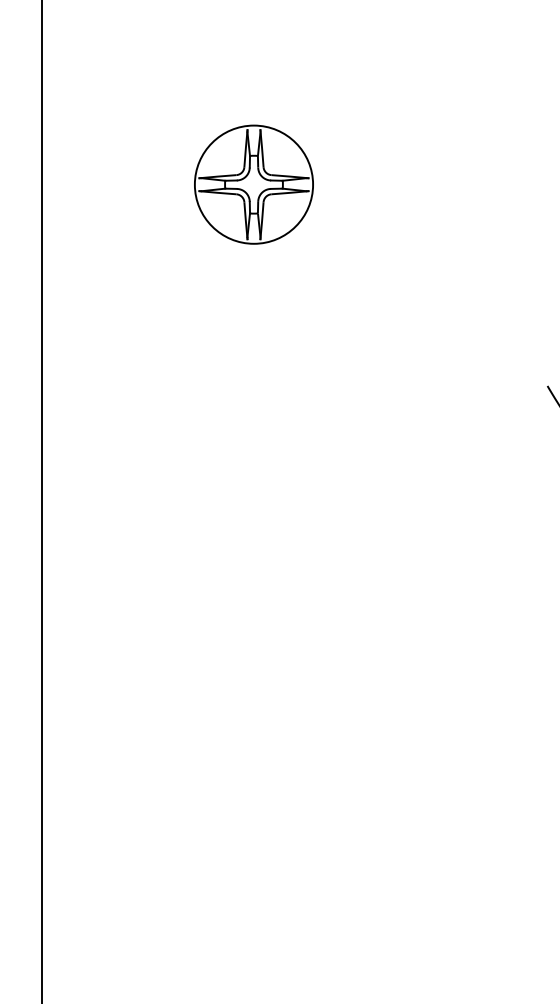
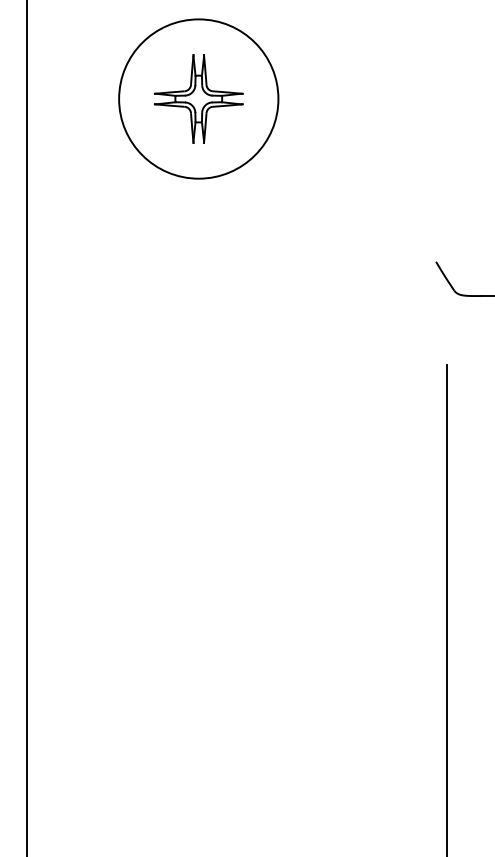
circle: (253, 184) -> (198, 98), size x1.67

